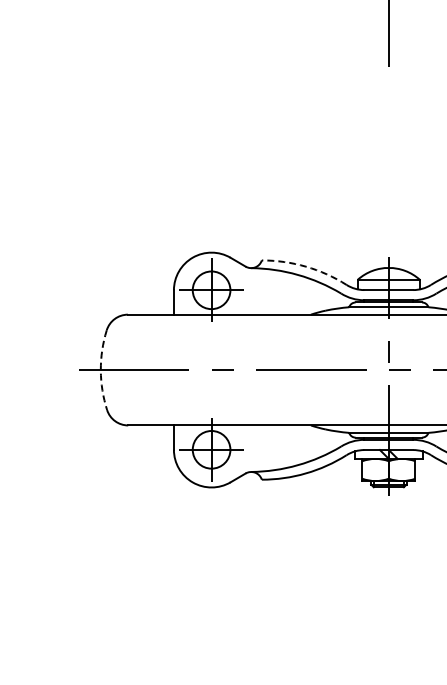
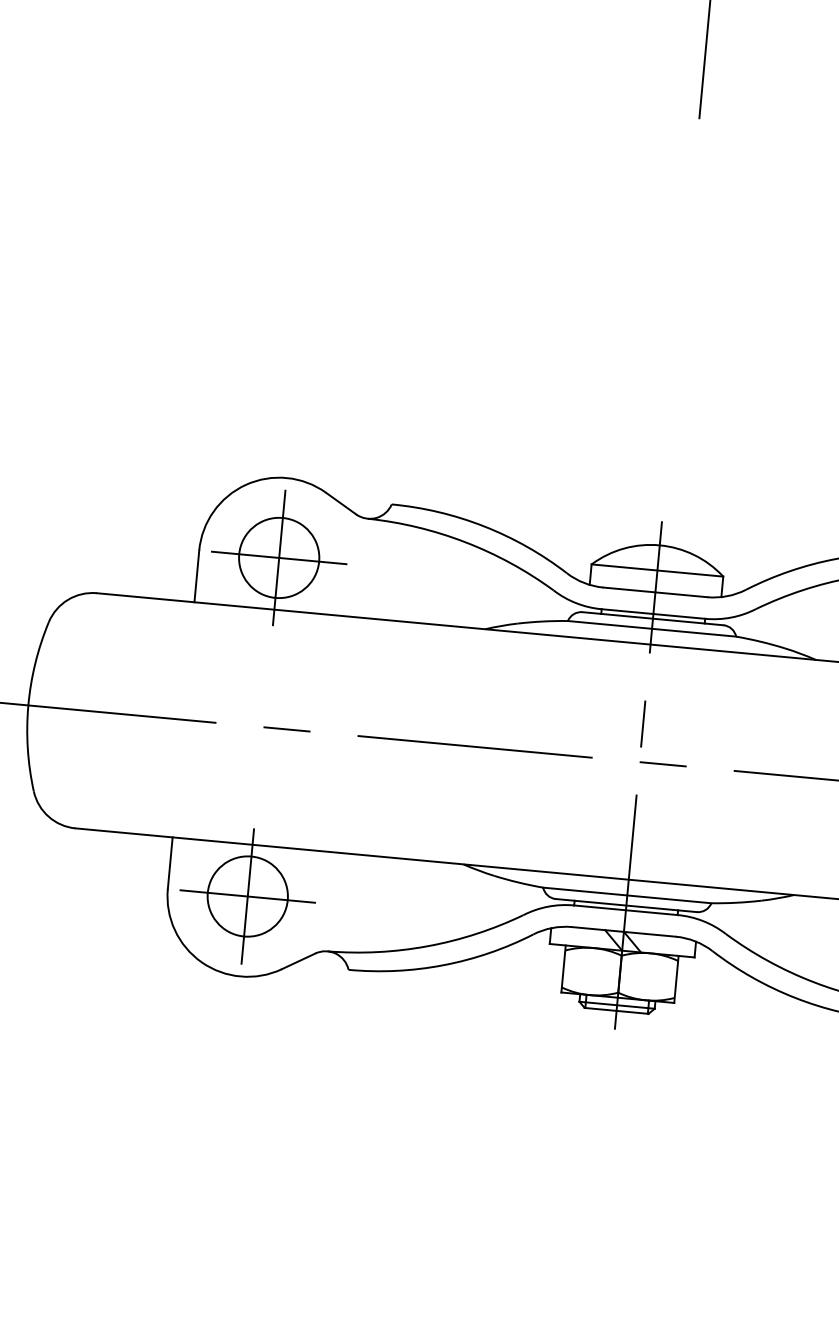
arc: (305, 266) -> (483, 525), dashed -> solid
arc: (100, 370) -> (27, 706), dashed -> solid

